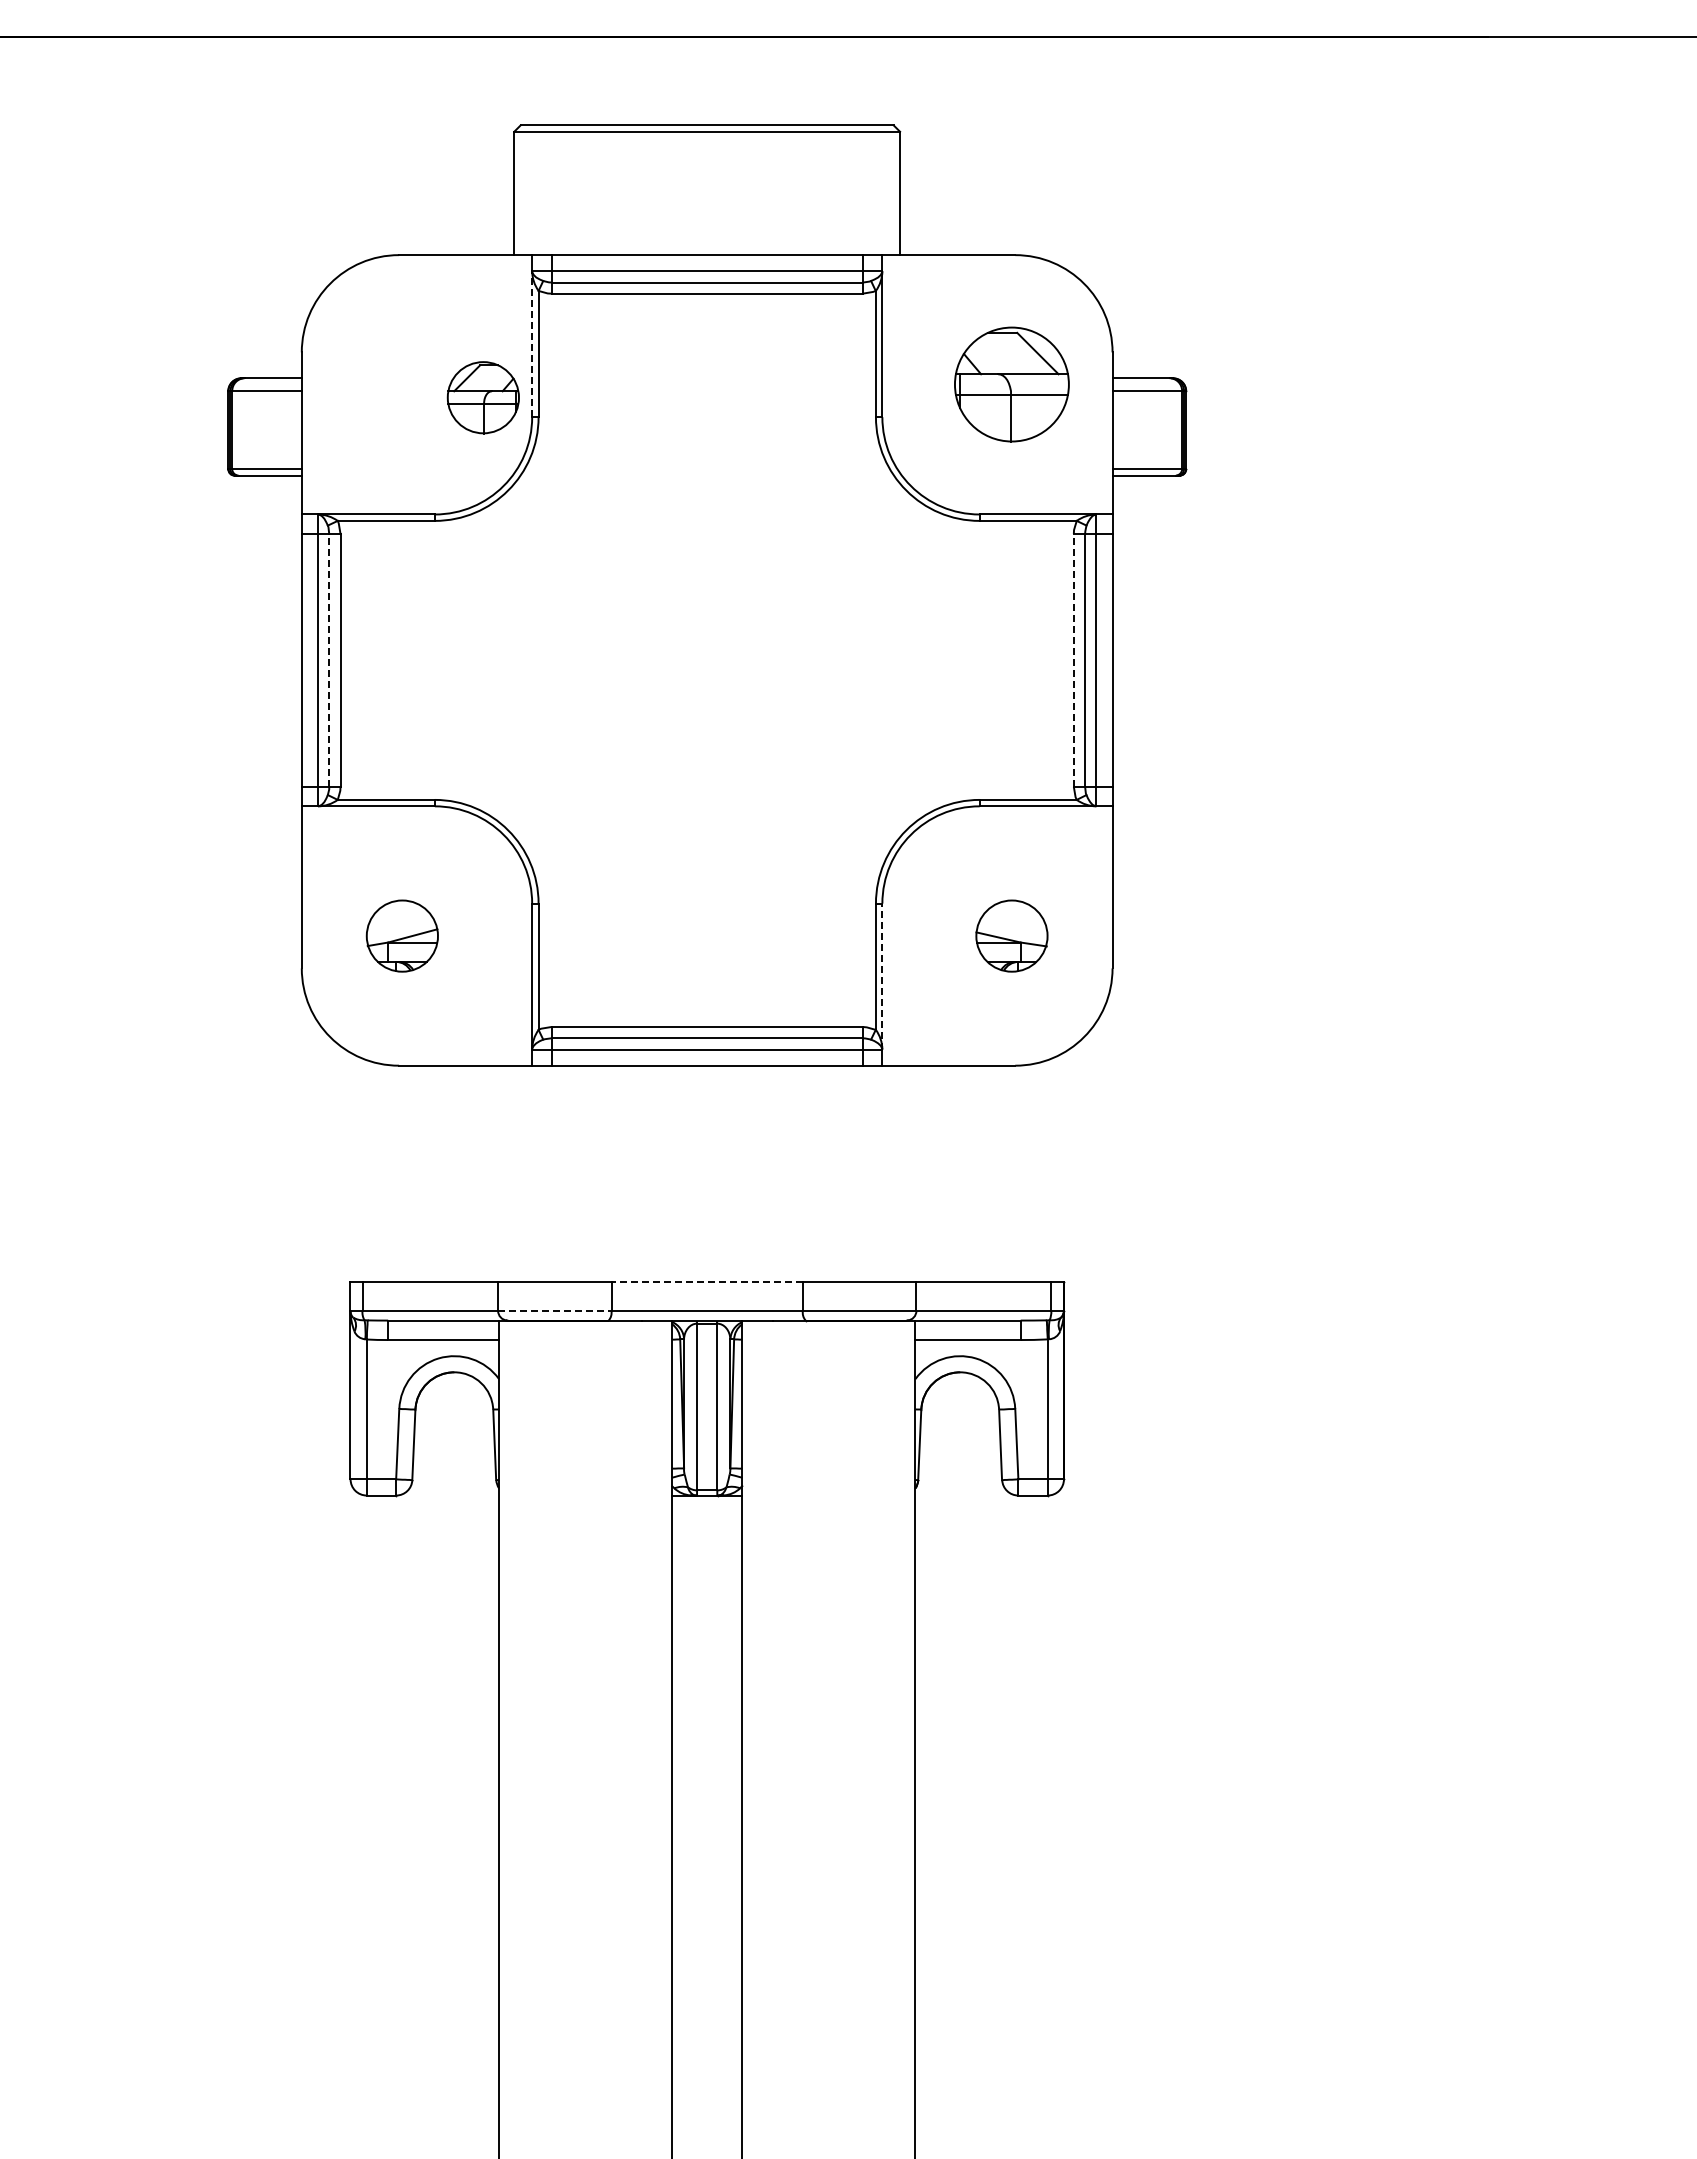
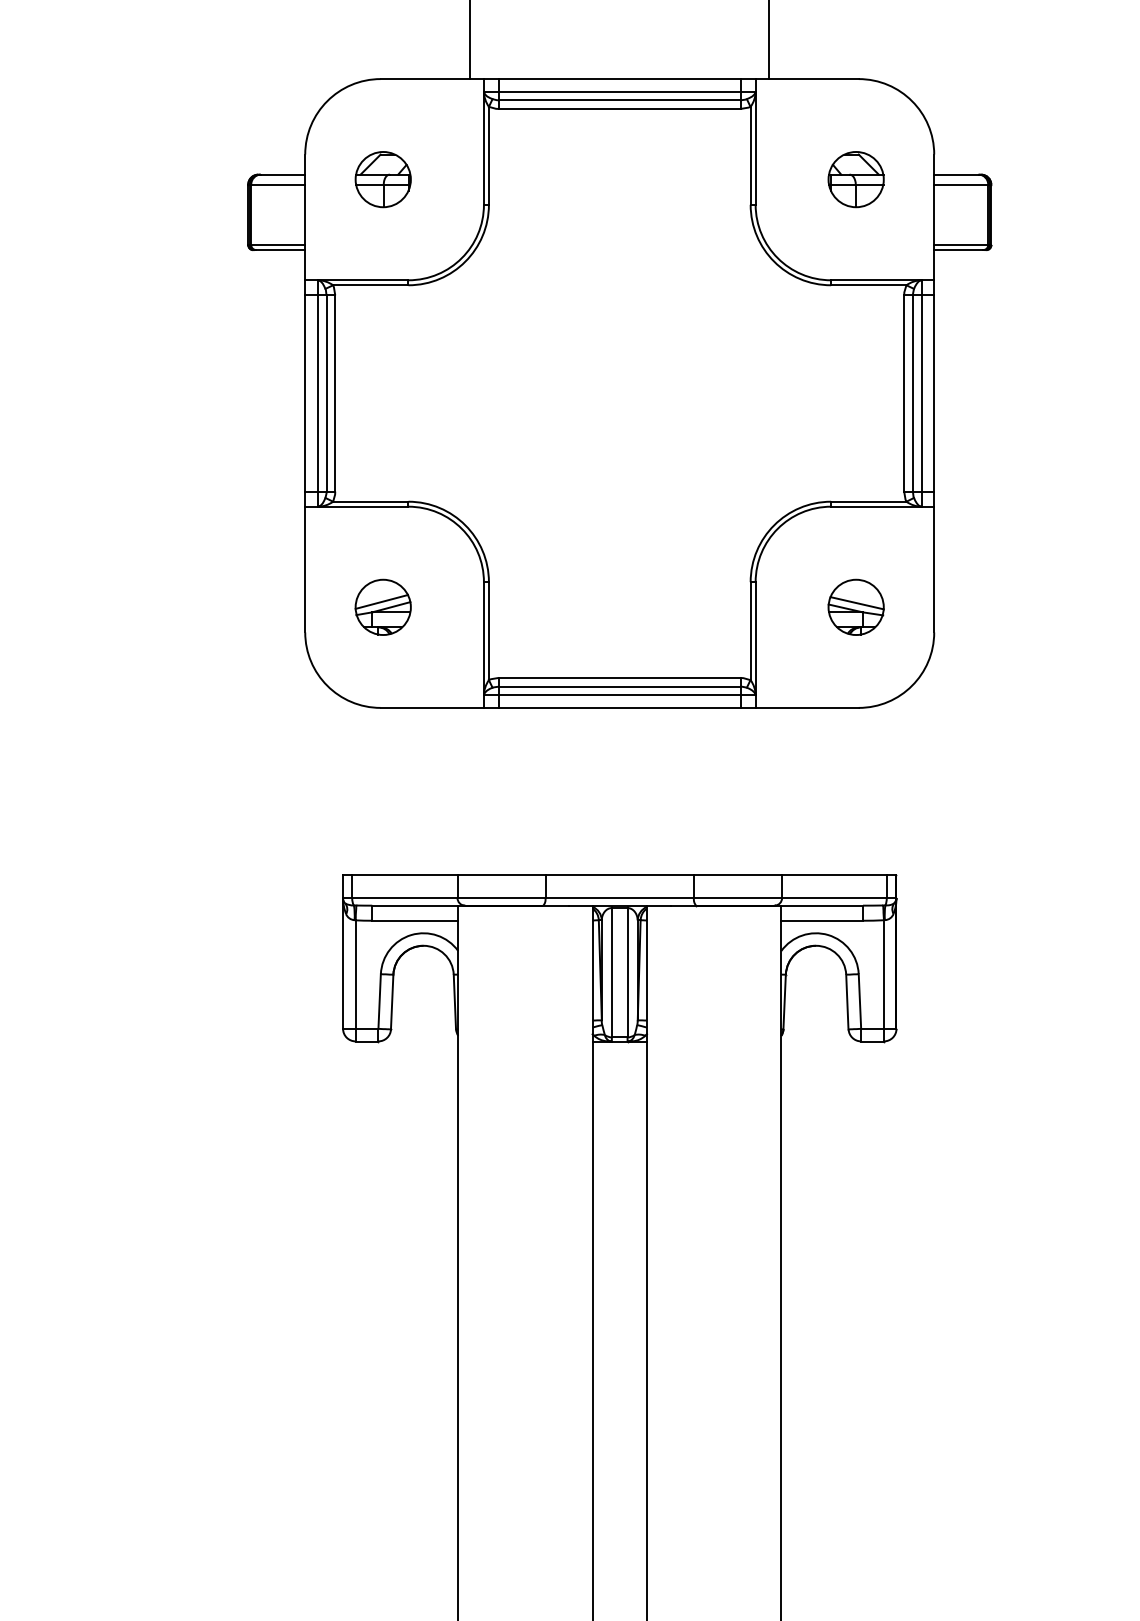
line: (532, 344) -> (484, 148), dashed -> solid
part: (1011, 384) -> (855, 179), size x0.62
part: (482, 397) -> (382, 179), moved
line: (329, 659) -> (326, 392), dashed -> solid
line: (1073, 659) -> (903, 392), dashed -> solid
line: (400, 929) -> (381, 602), added
line: (1012, 930) -> (856, 603), added
line: (882, 976) -> (755, 638), dashed -> solid
line: (707, 1281) -> (619, 875), dashed -> solid
line: (554, 1310) -> (501, 897), dashed -> solid

